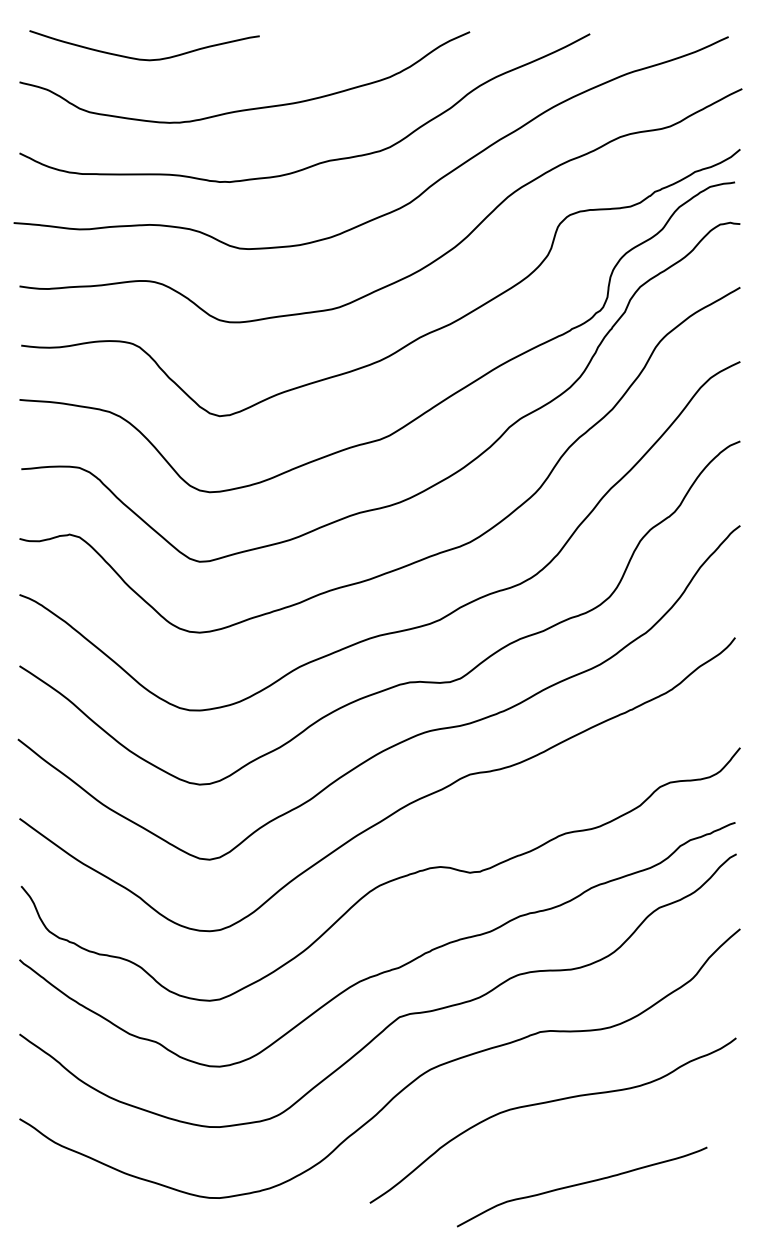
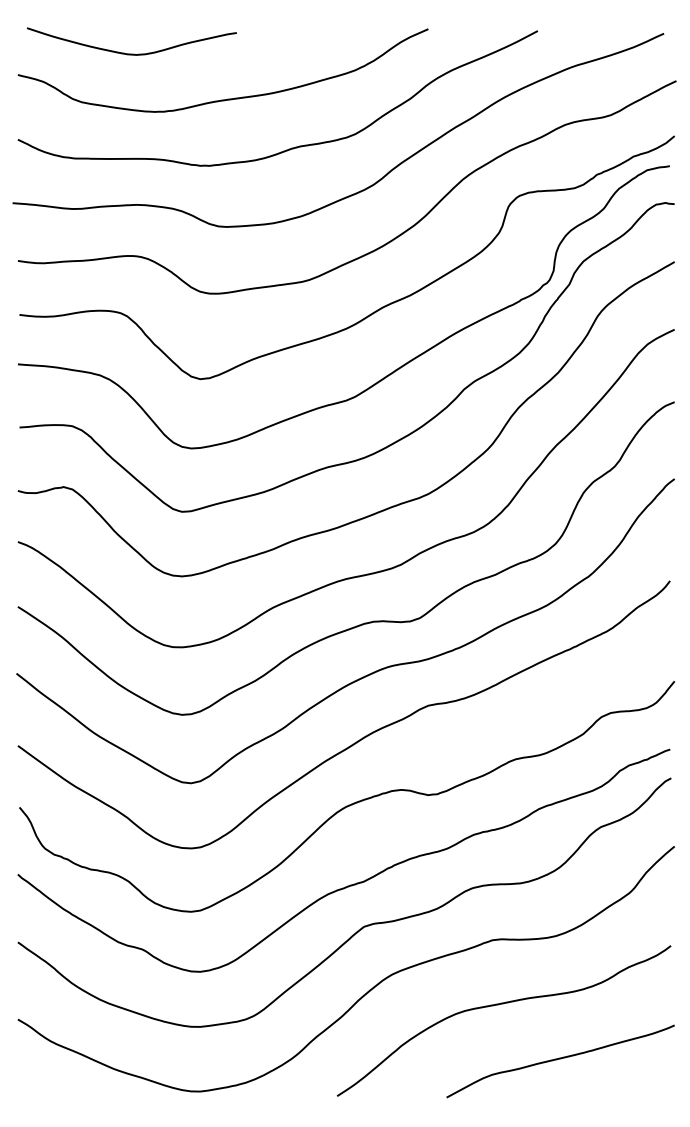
curve: (582, 1184) -> (560, 1059), moved

